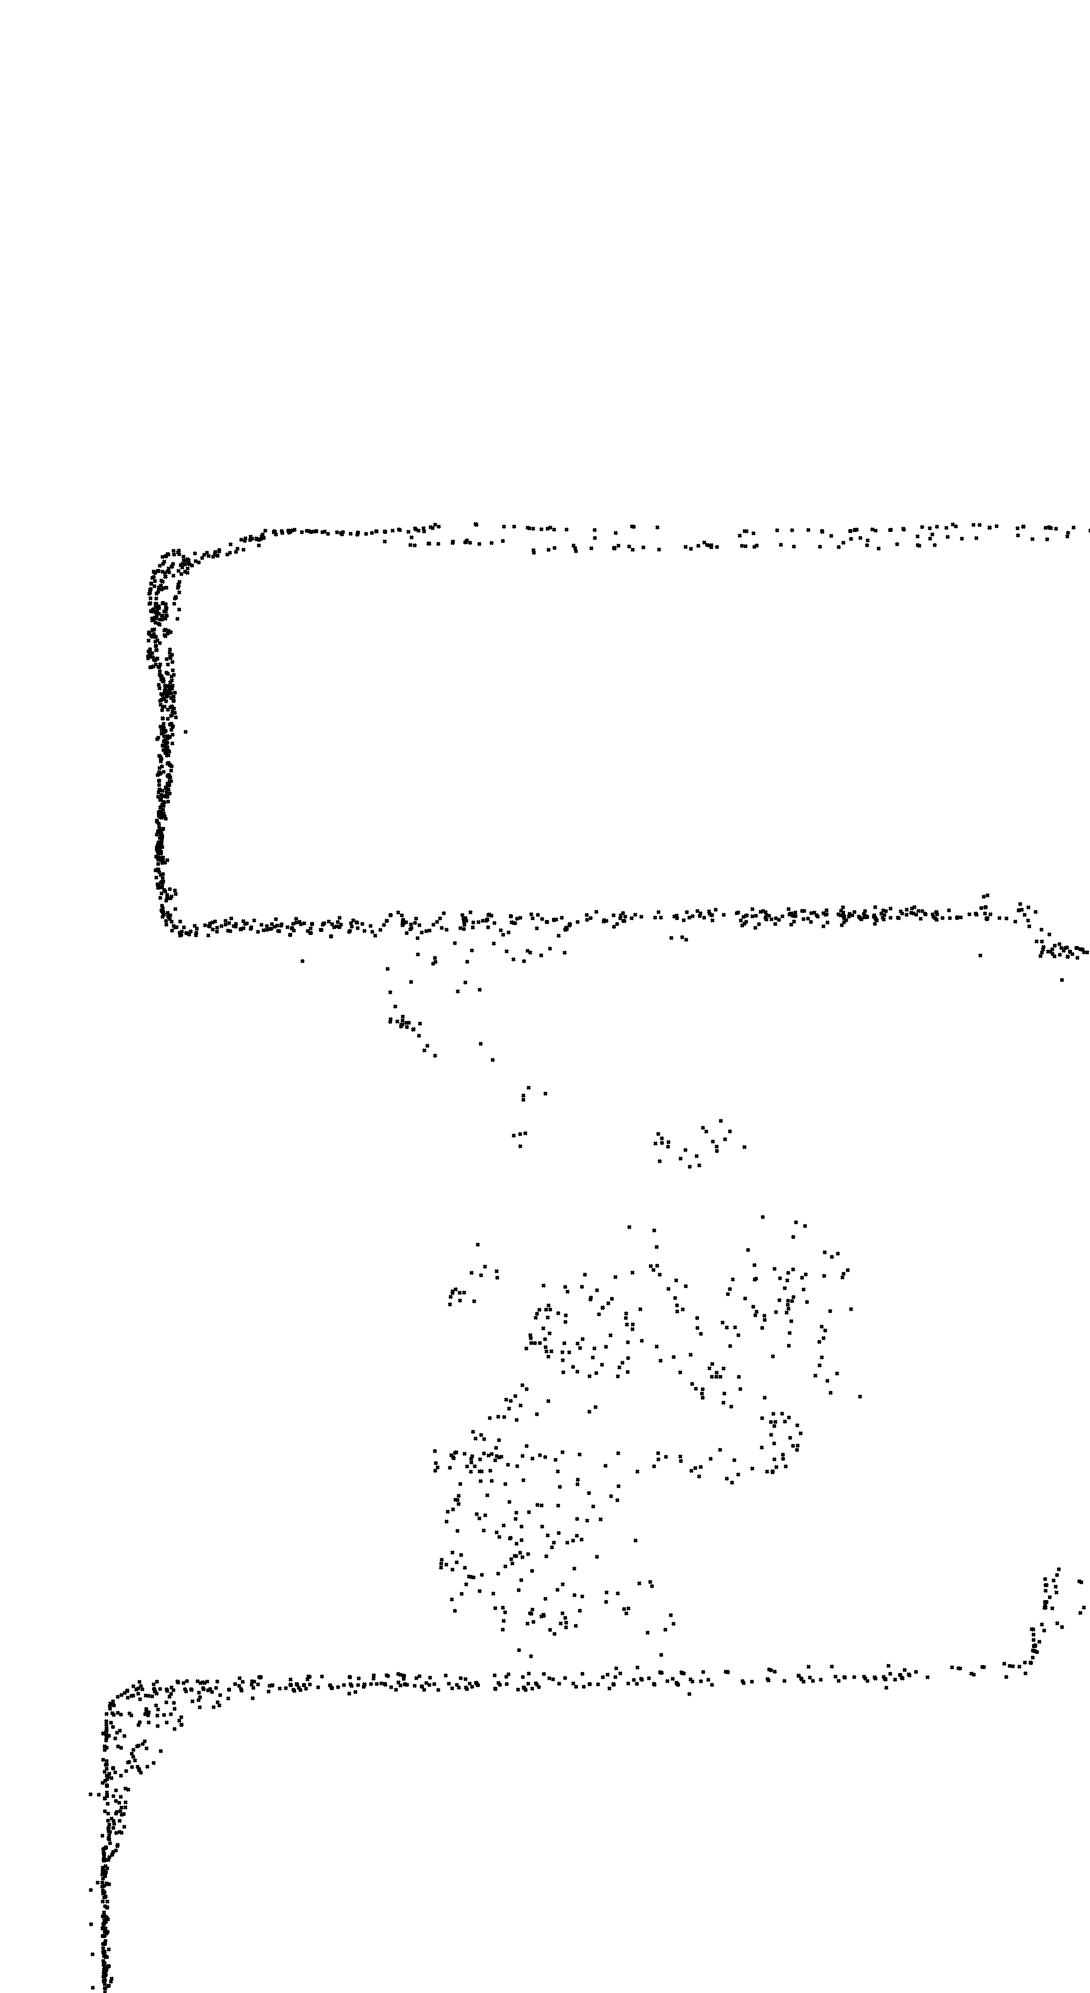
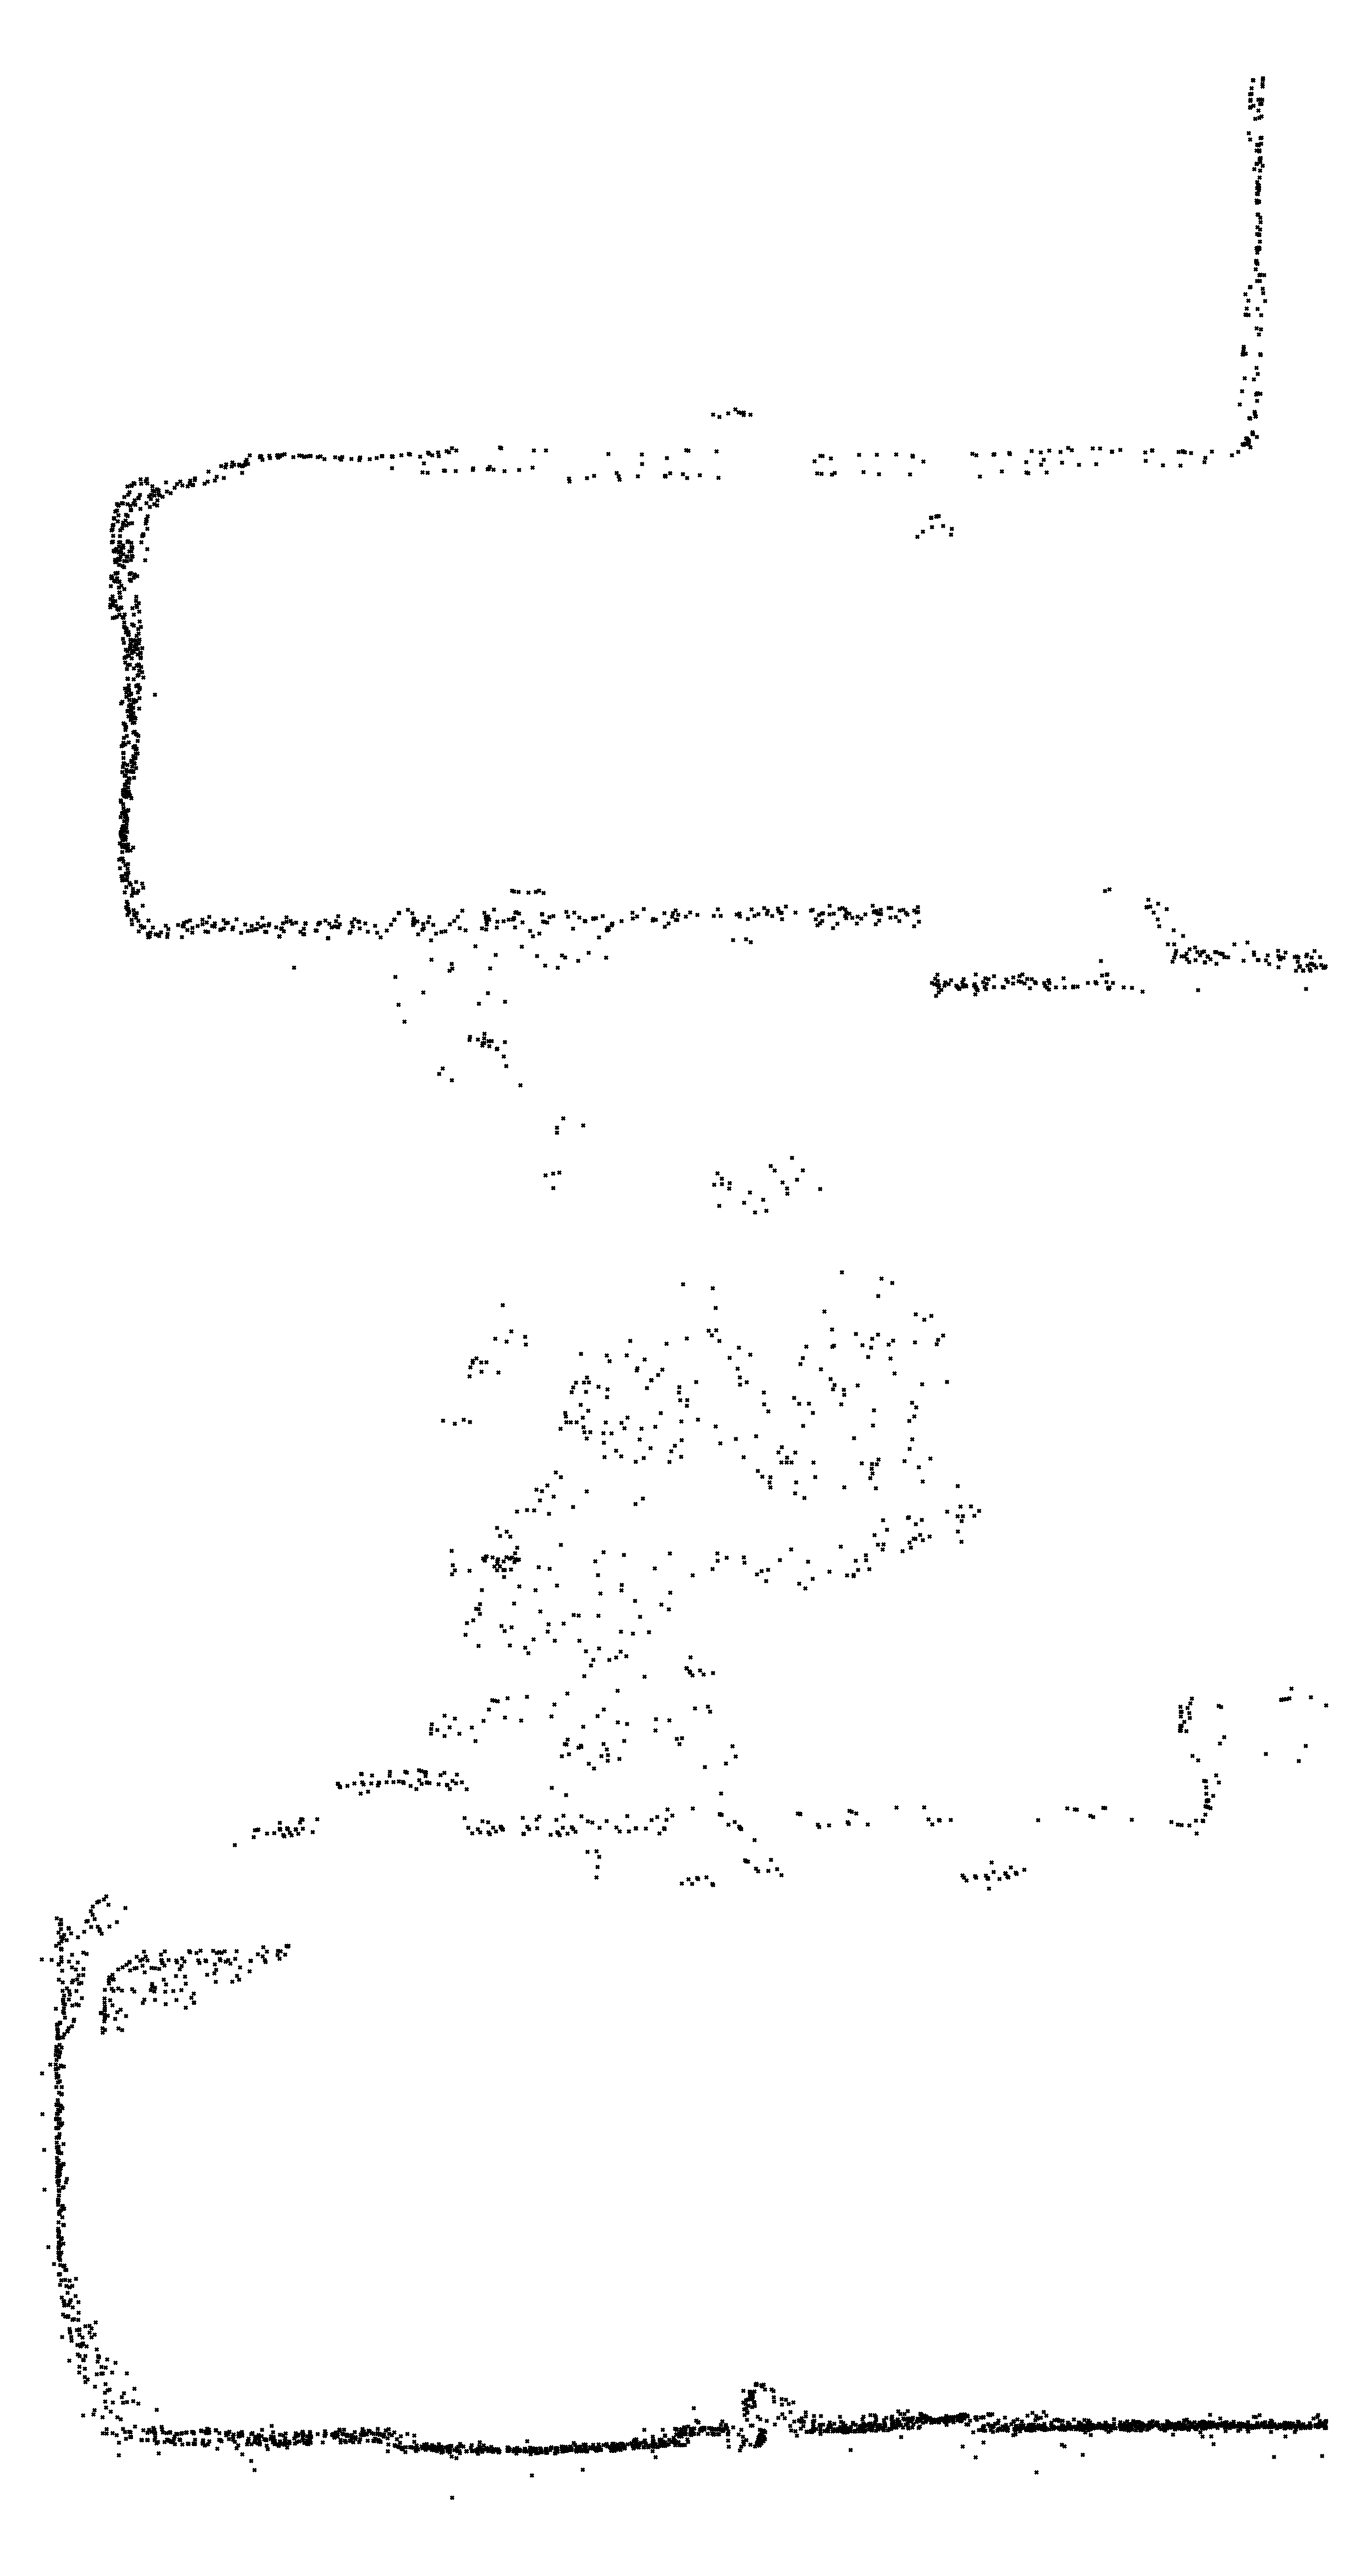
part: (540, 528) -> (527, 891), moved
part: (853, 538) -> (934, 526), moved
part: (701, 545) -> (731, 412), moved
part: (927, 915) -> (1037, 984), moved
part: (404, 1025) -> (486, 1044), moved
part: (785, 1308) -> (869, 1473), moved
part: (775, 1428) -> (963, 1523), moved
part: (533, 1456) -> (456, 1421), moved
part: (475, 1460) -> (500, 1562), size x0.6
part: (516, 1552) -> (915, 1534), moved
part: (453, 1560) -> (445, 1725), moved
part: (1051, 1588) -> (1185, 1714), size x0.7
part: (500, 1618) -> (593, 1864), moved
part: (1031, 1648) -> (1203, 1804), moved
part: (890, 1676) -> (993, 1875), moved
part: (696, 1678) -> (763, 1867), moved
part: (809, 1678) -> (699, 1671), moved
part: (641, 1681) -> (697, 1881), moved
part: (383, 1683) -> (401, 1781), moved
part: (181, 1712) -> (194, 1988), moved

